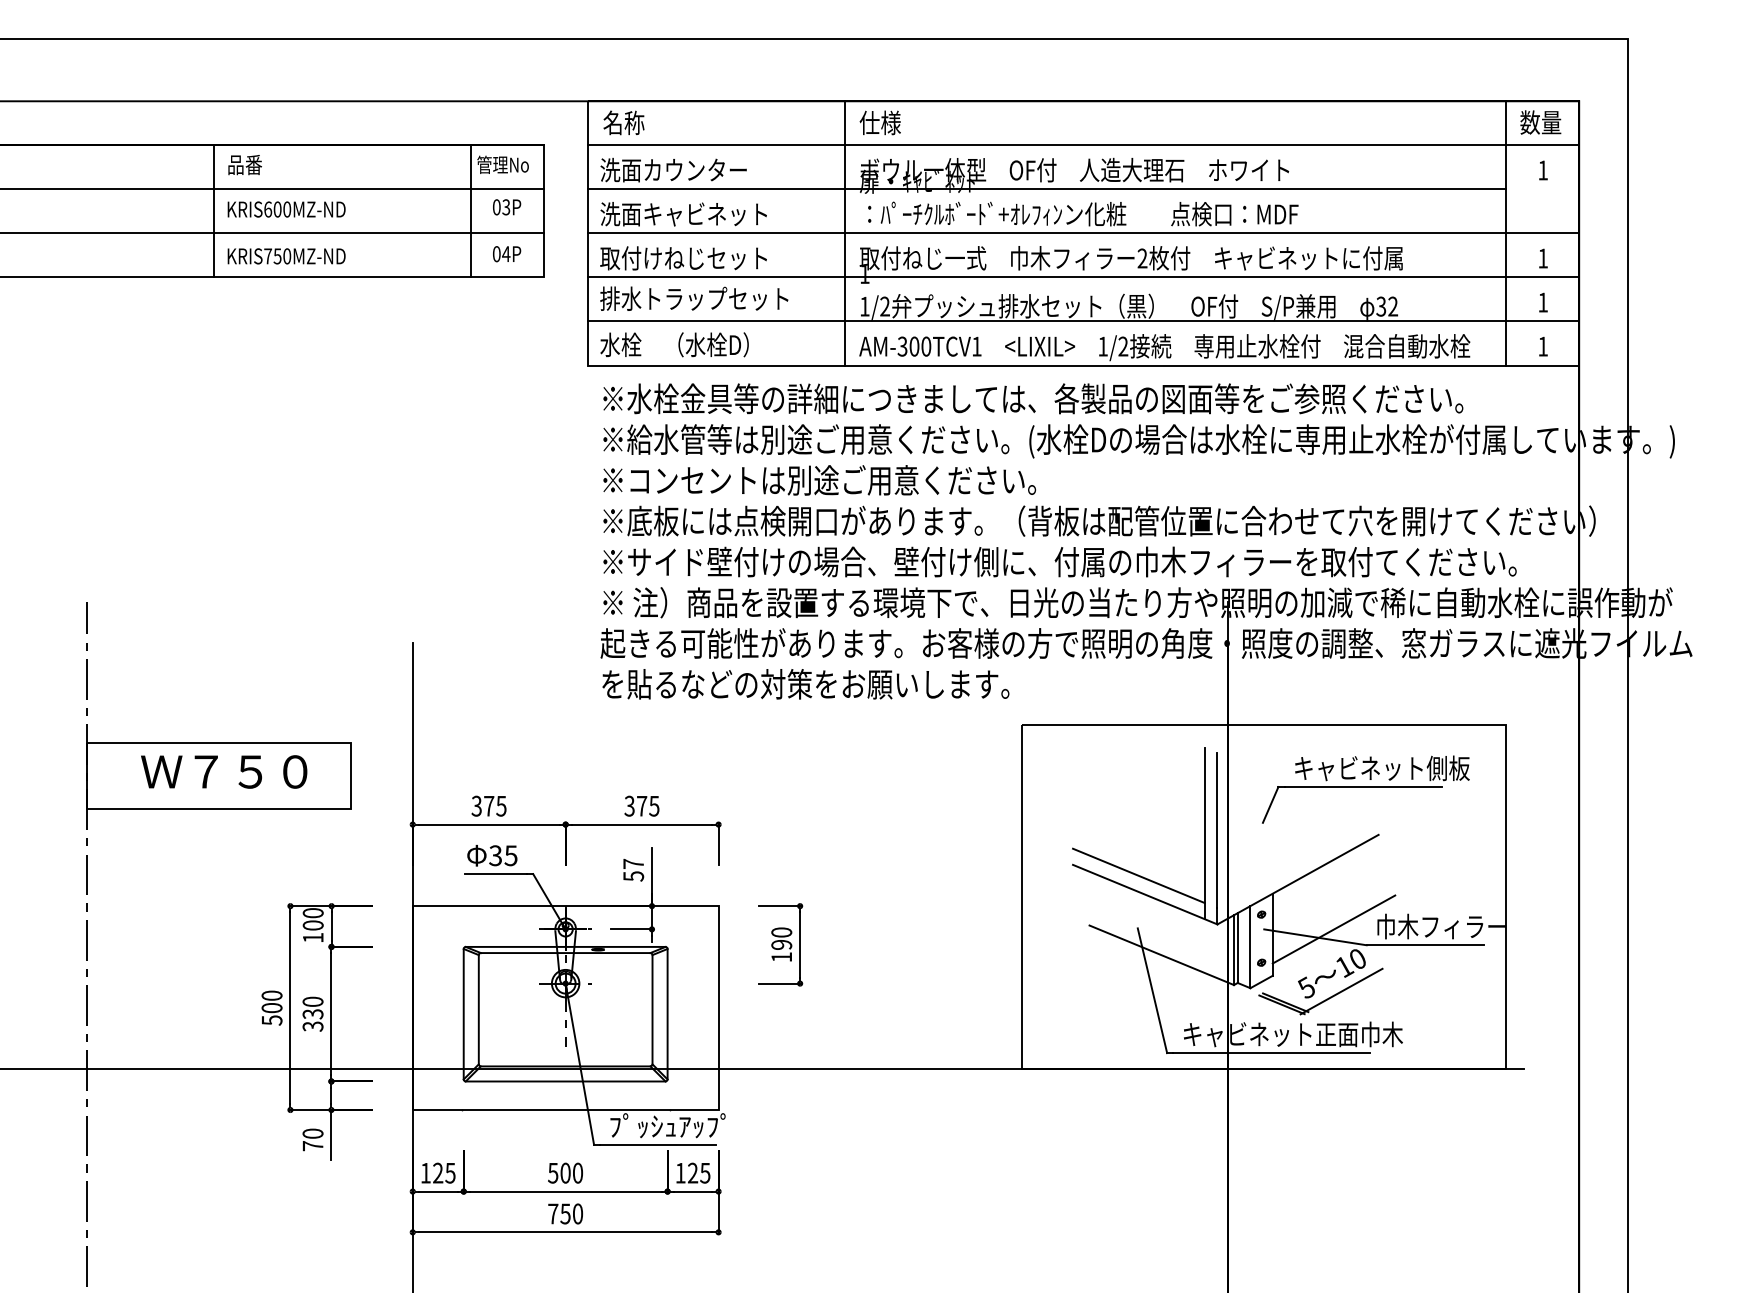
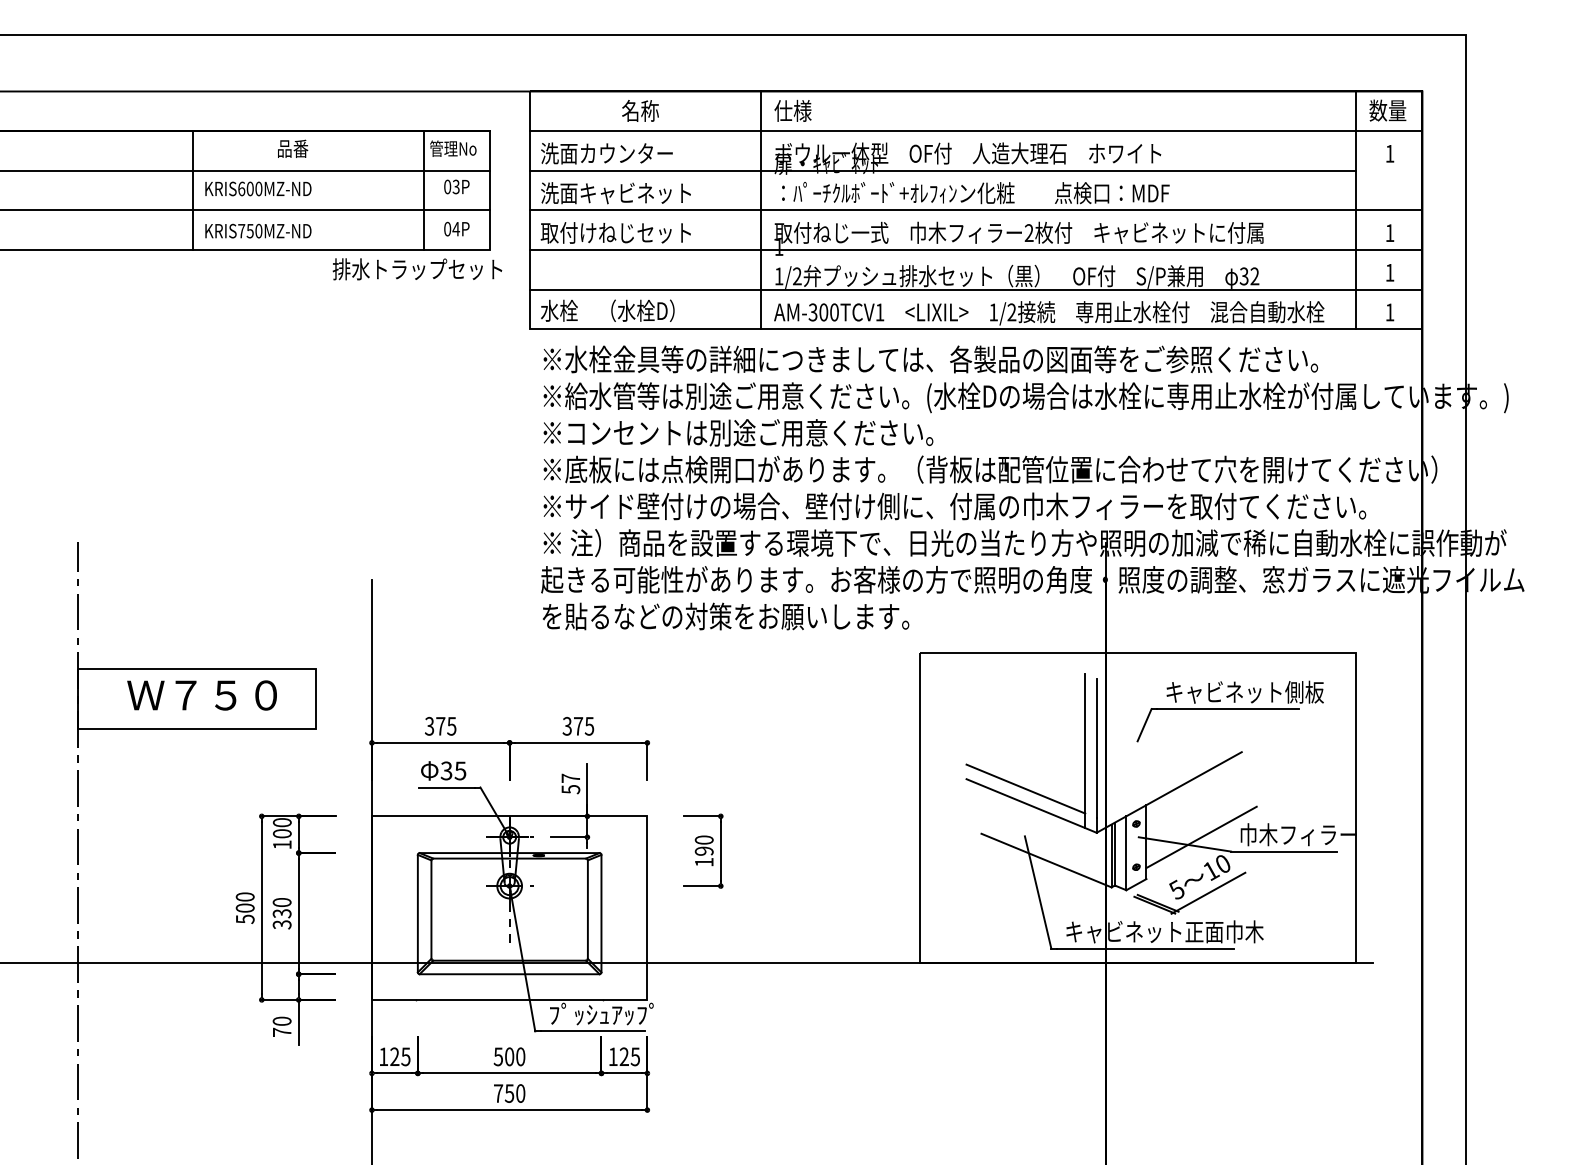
text: (623, 122) -> (640, 110), moved
text: (244, 165) -> (292, 149), moved
text: (694, 298) -> (417, 269), moved

